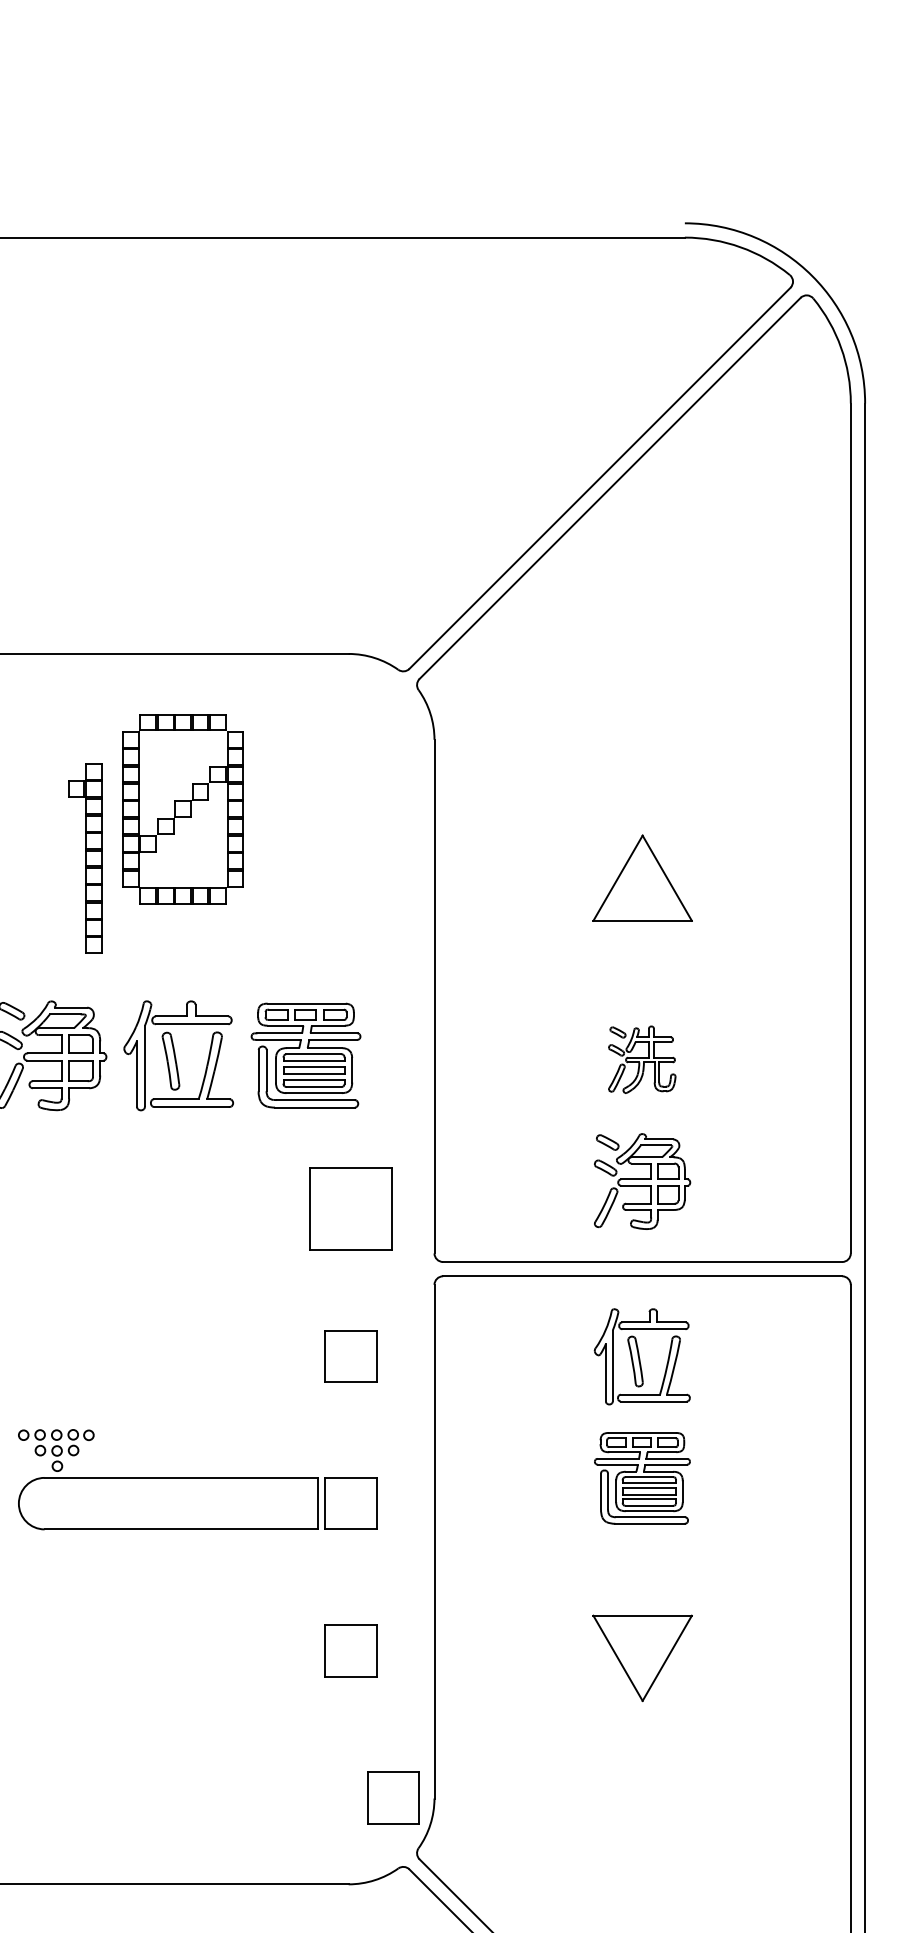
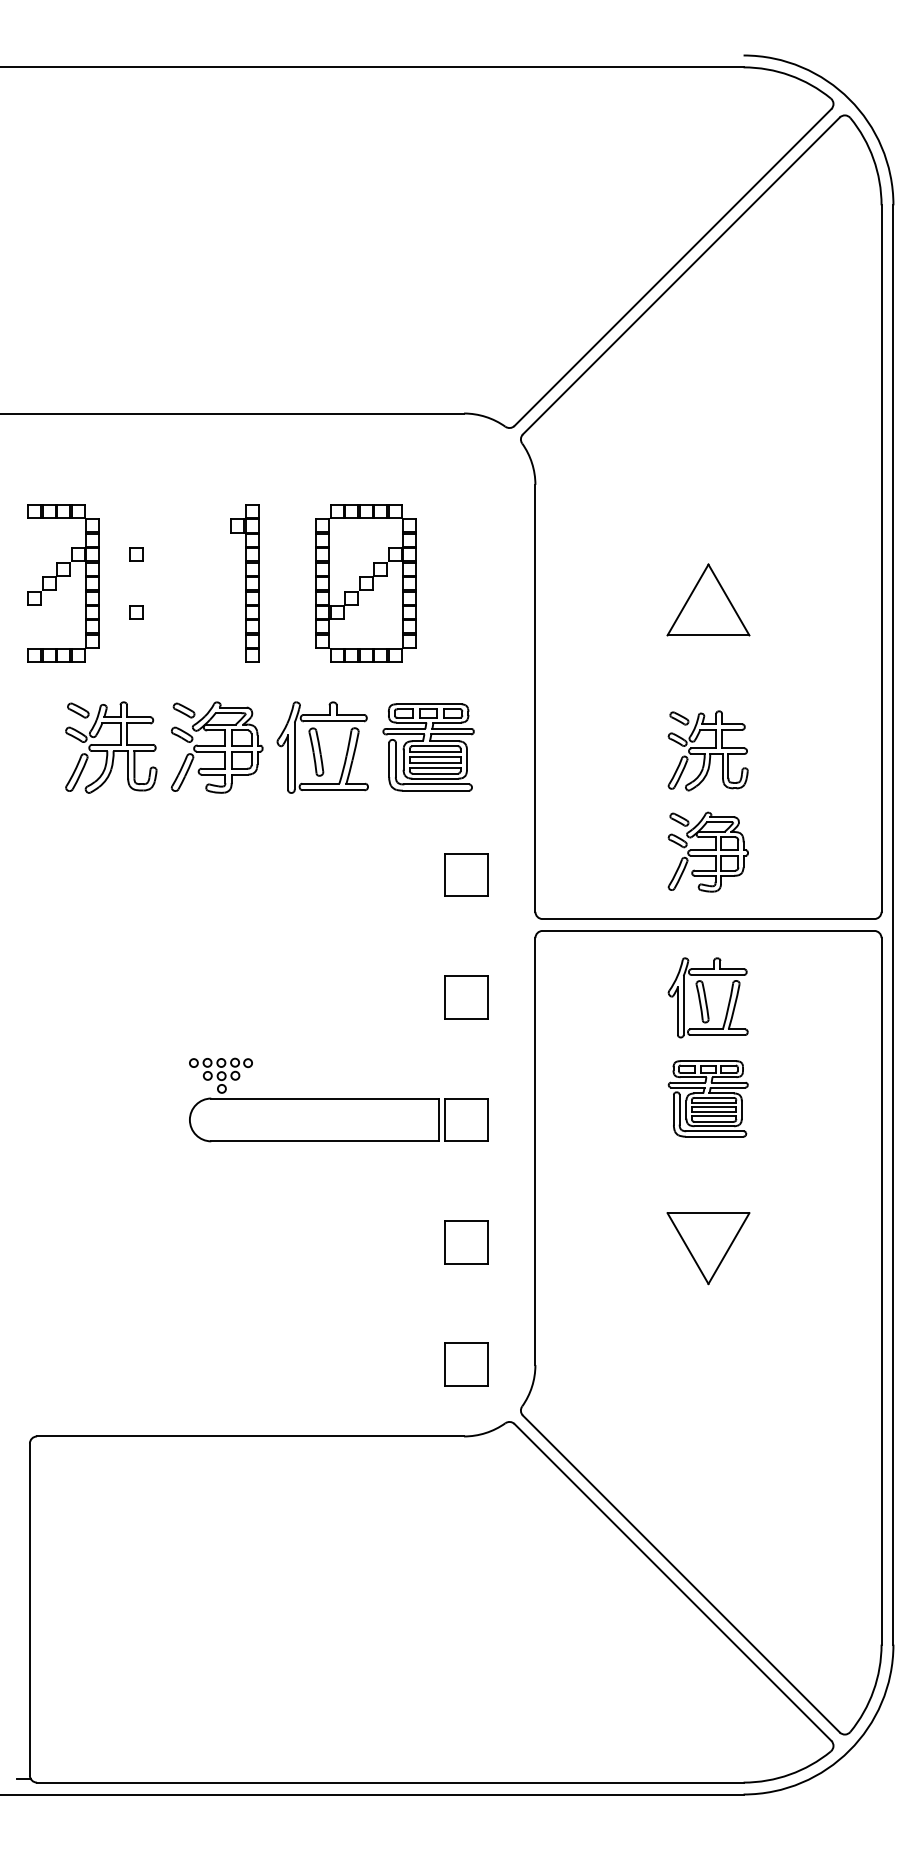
part: (181, 809) -> (365, 583), moved
part: (641, 1059) -> (707, 750), size x1.43
part: (351, 1208) -> (466, 874), size x0.62
part: (393, 1797) -> (466, 1364), moved

